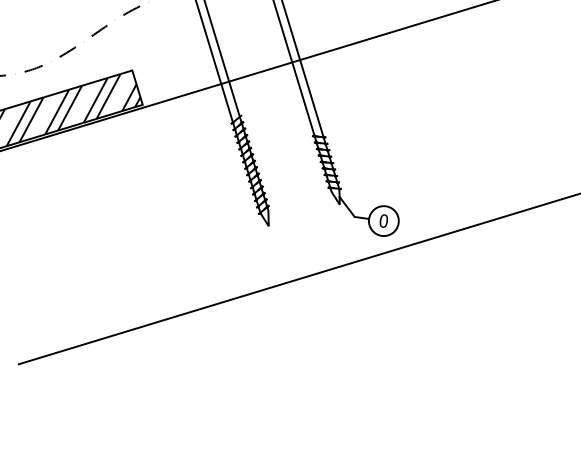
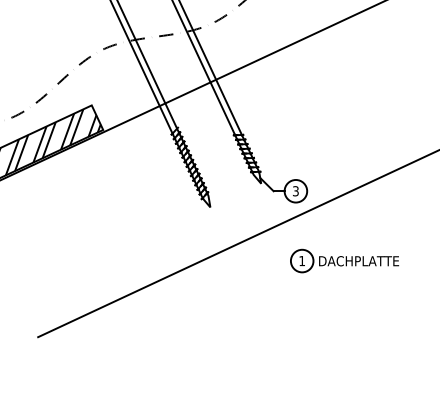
text: (383, 221) -> (295, 191), 0 -> 3
part: (434, 320) -> (344, 260), added

